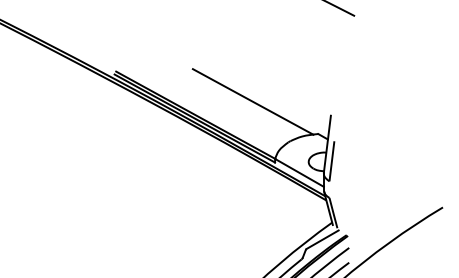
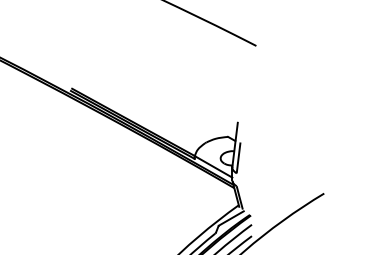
line: (252, 101) -> (177, 111), removed

